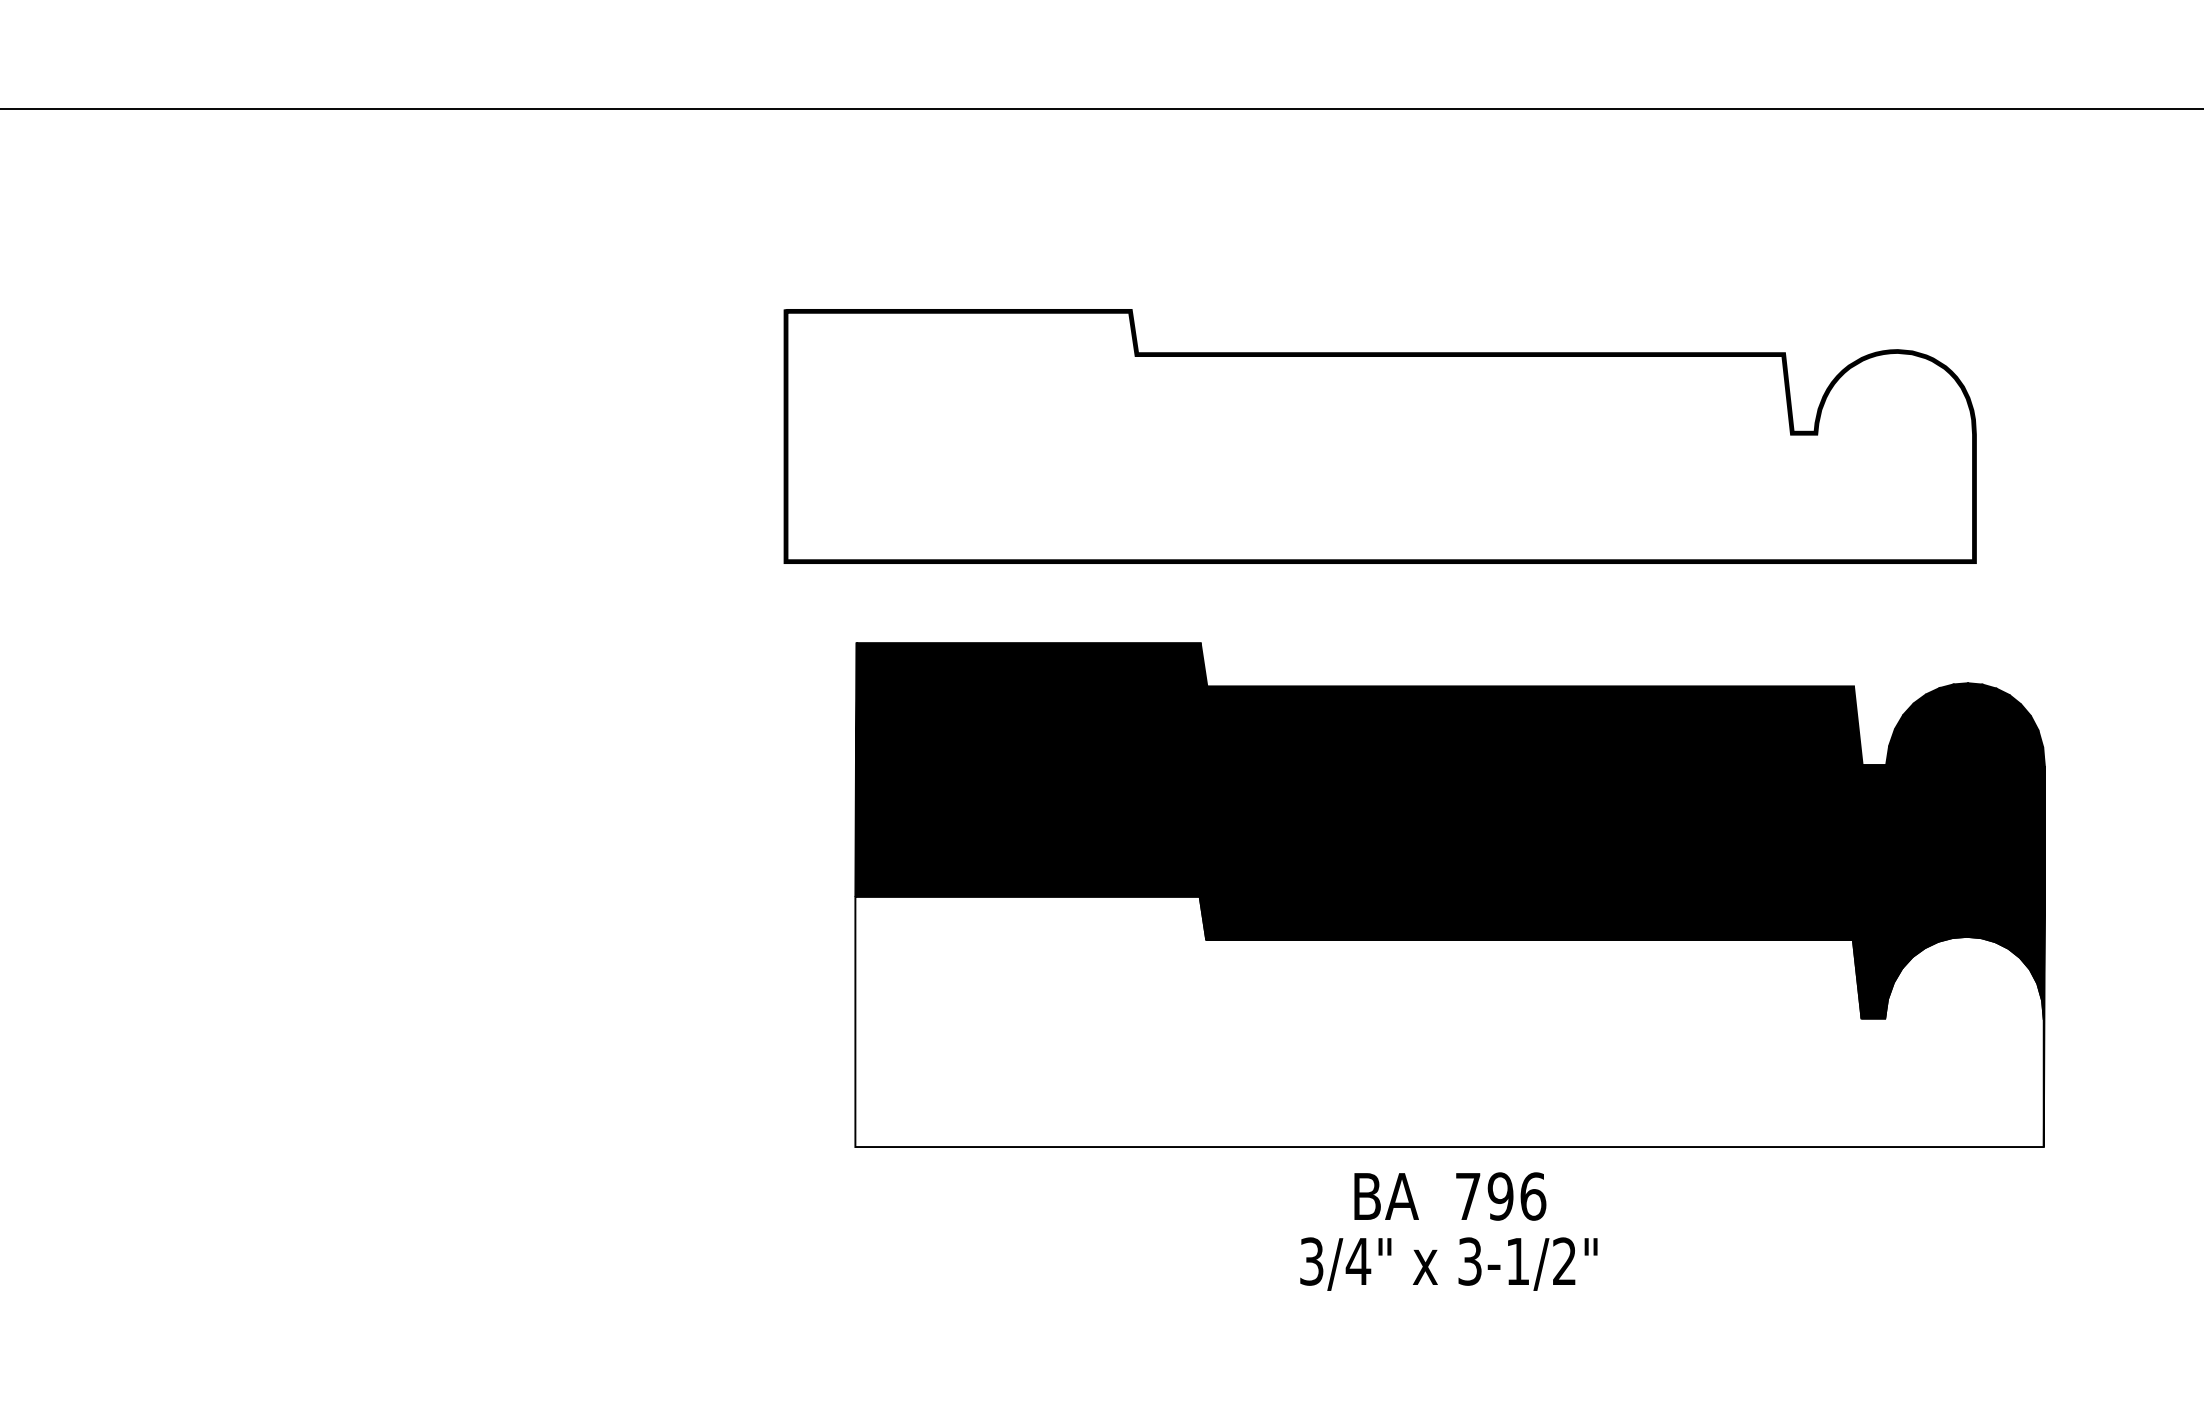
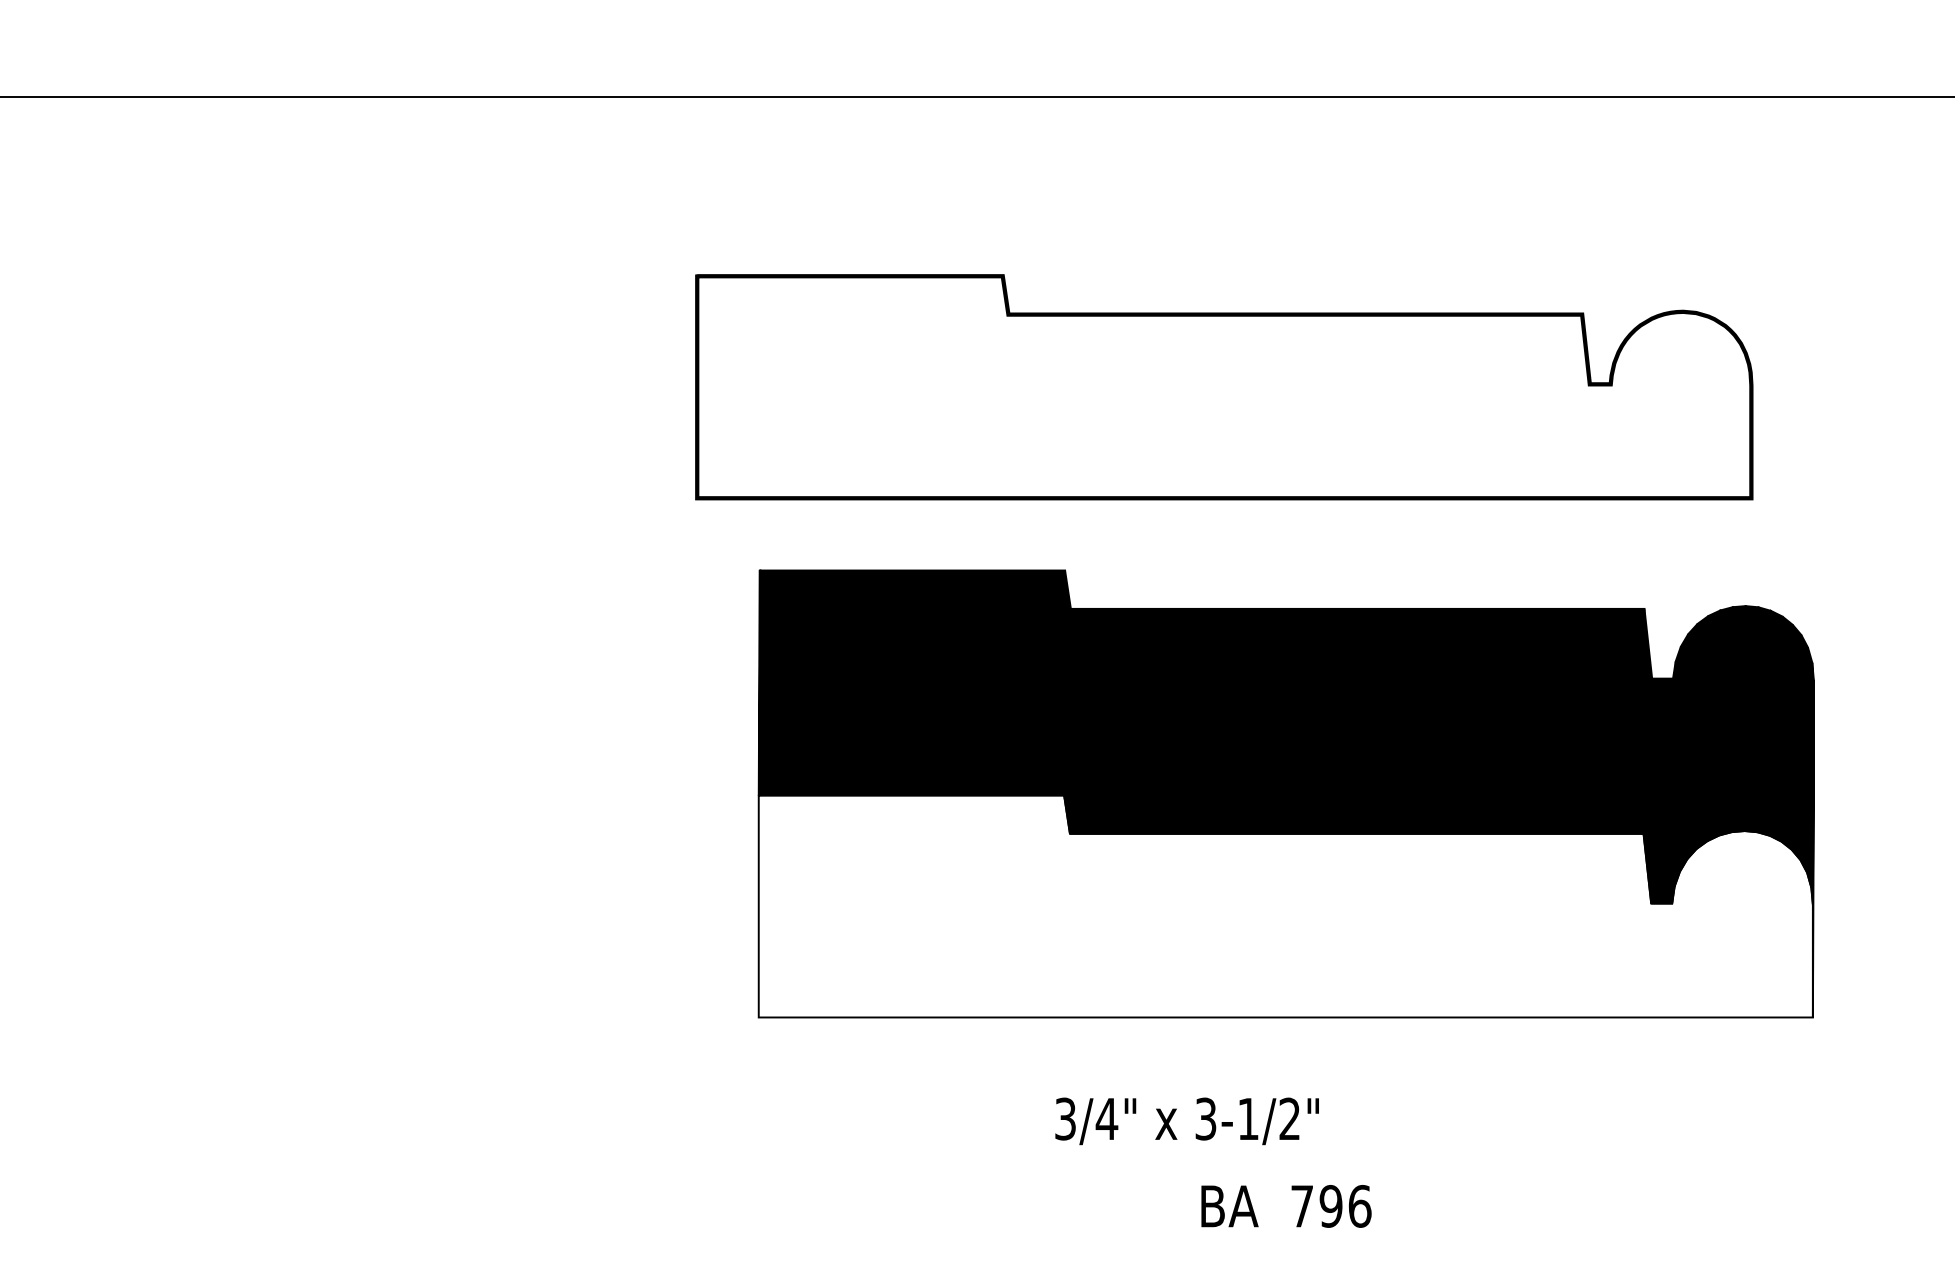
text: (1450, 1196) -> (1286, 1206), moved
text: (1448, 1264) -> (1186, 1121), moved

